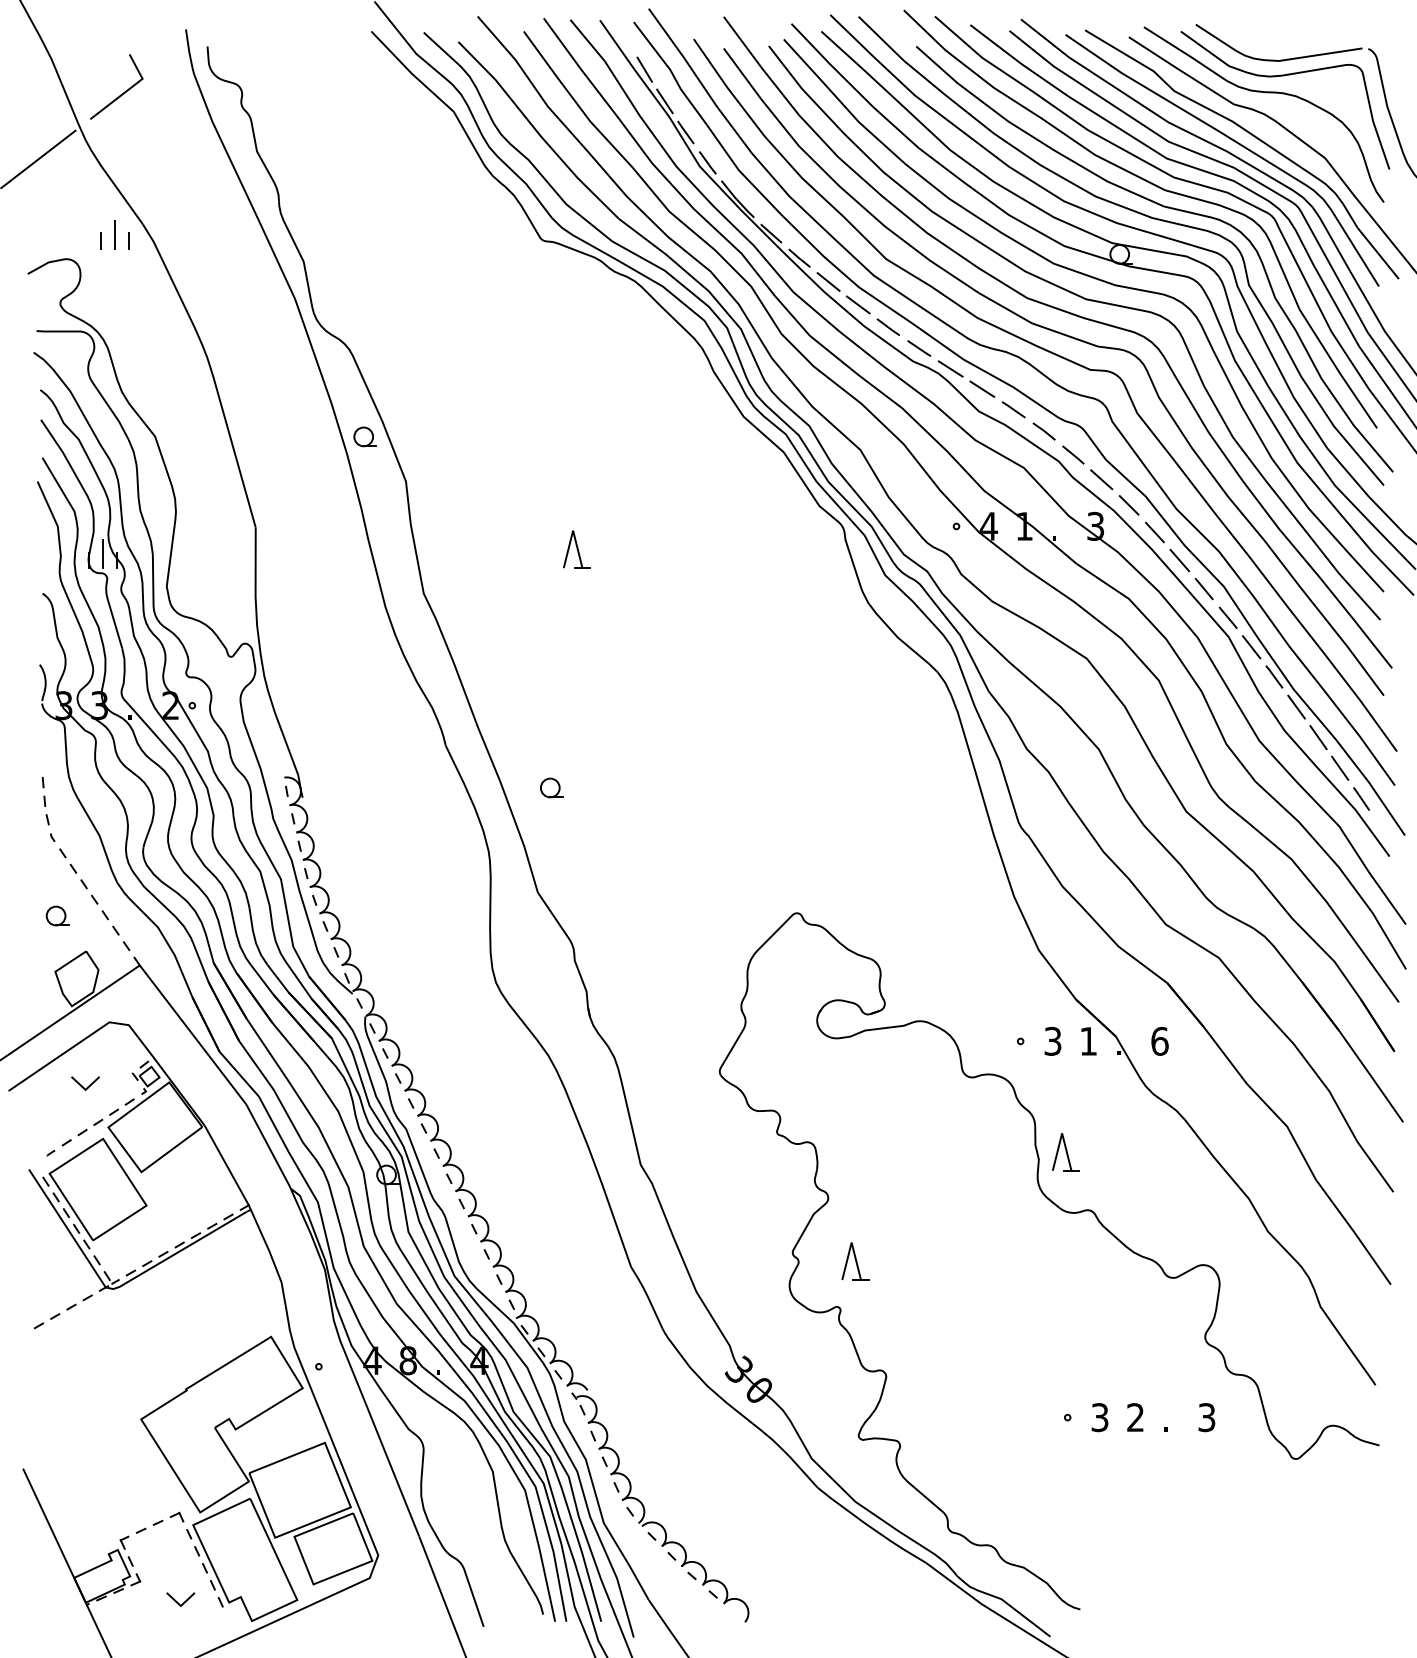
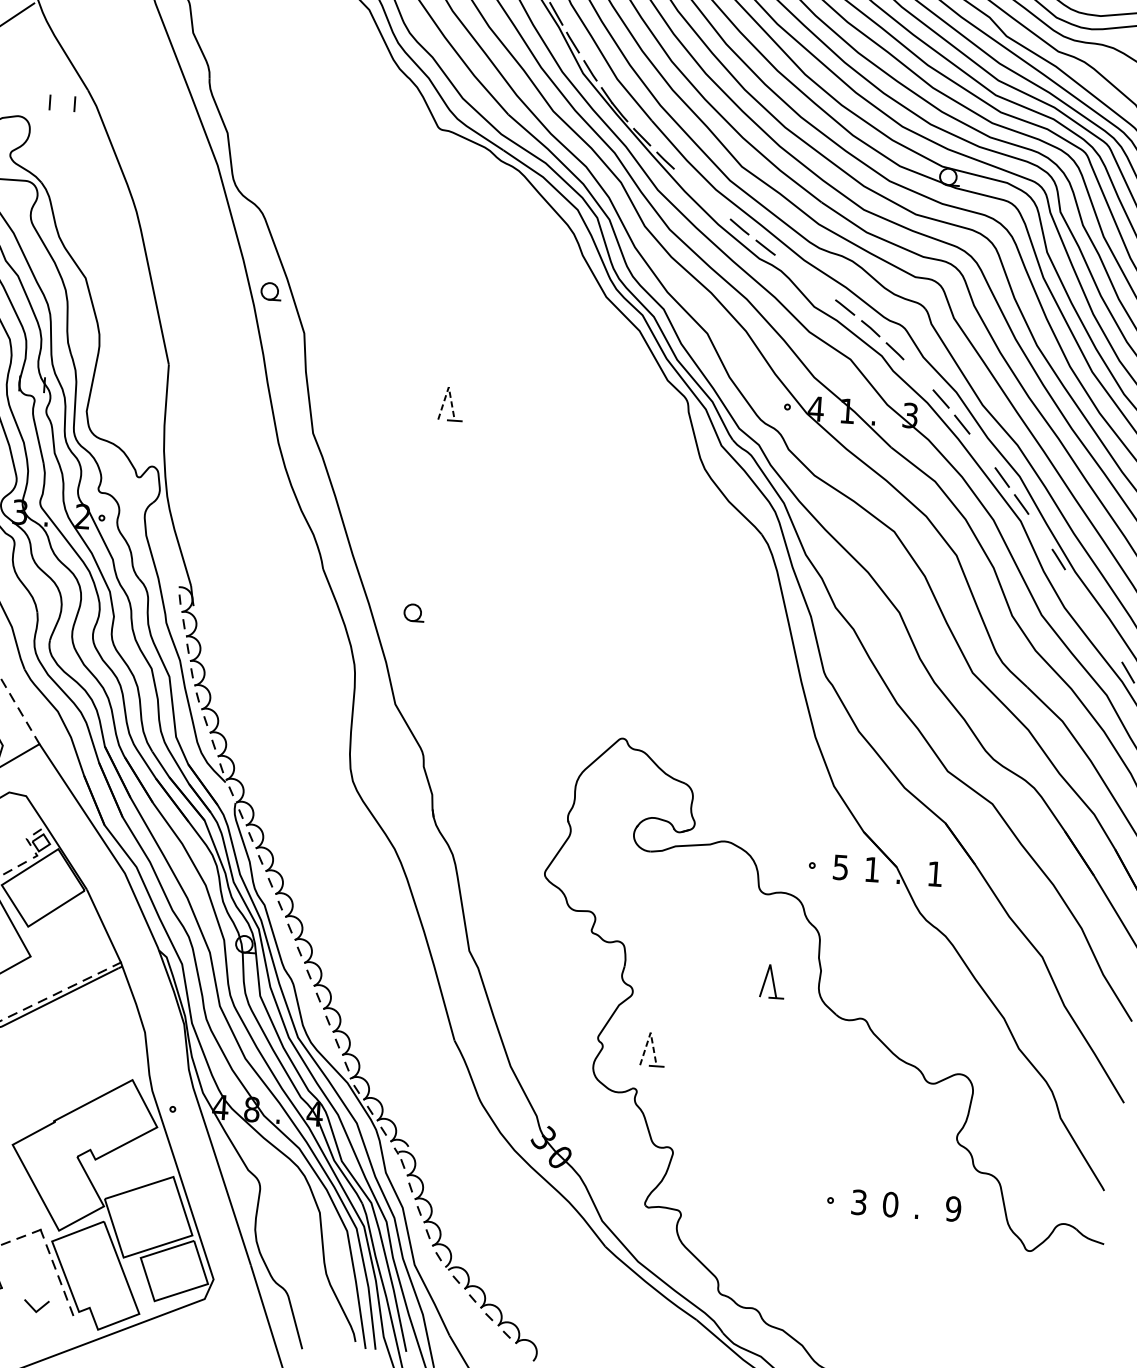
line: (115, 234) -> (63, 97), removed
line: (828, 281) -> (689, 182), removed
line: (858, 304) -> (714, 205), removed
line: (950, 368) -> (791, 267), removed
line: (982, 388) -> (818, 286), removed
line: (1101, 479) -> (918, 374), removed
line: (573, 530) -> (449, 386), solid -> dashed
line: (103, 554) -> (32, 379), removed
line: (1179, 560) -> (982, 450), removed
line: (1251, 647) -> (1040, 532), removed
line: (1296, 706) -> (1076, 586), removed
line: (1318, 737) -> (1093, 615), removed
line: (1340, 767) -> (1111, 643), removed
text: (1053, 1040) -> (841, 866), 3 -> 5
text: (1159, 1040) -> (934, 873), 6 -> 1
part: (1065, 1152) -> (772, 981), moved
line: (851, 1242) -> (650, 1032), solid -> dashed
text: (1135, 1417) -> (890, 1204), 2 -> 0
text: (1206, 1417) -> (953, 1208), 3 -> 9

